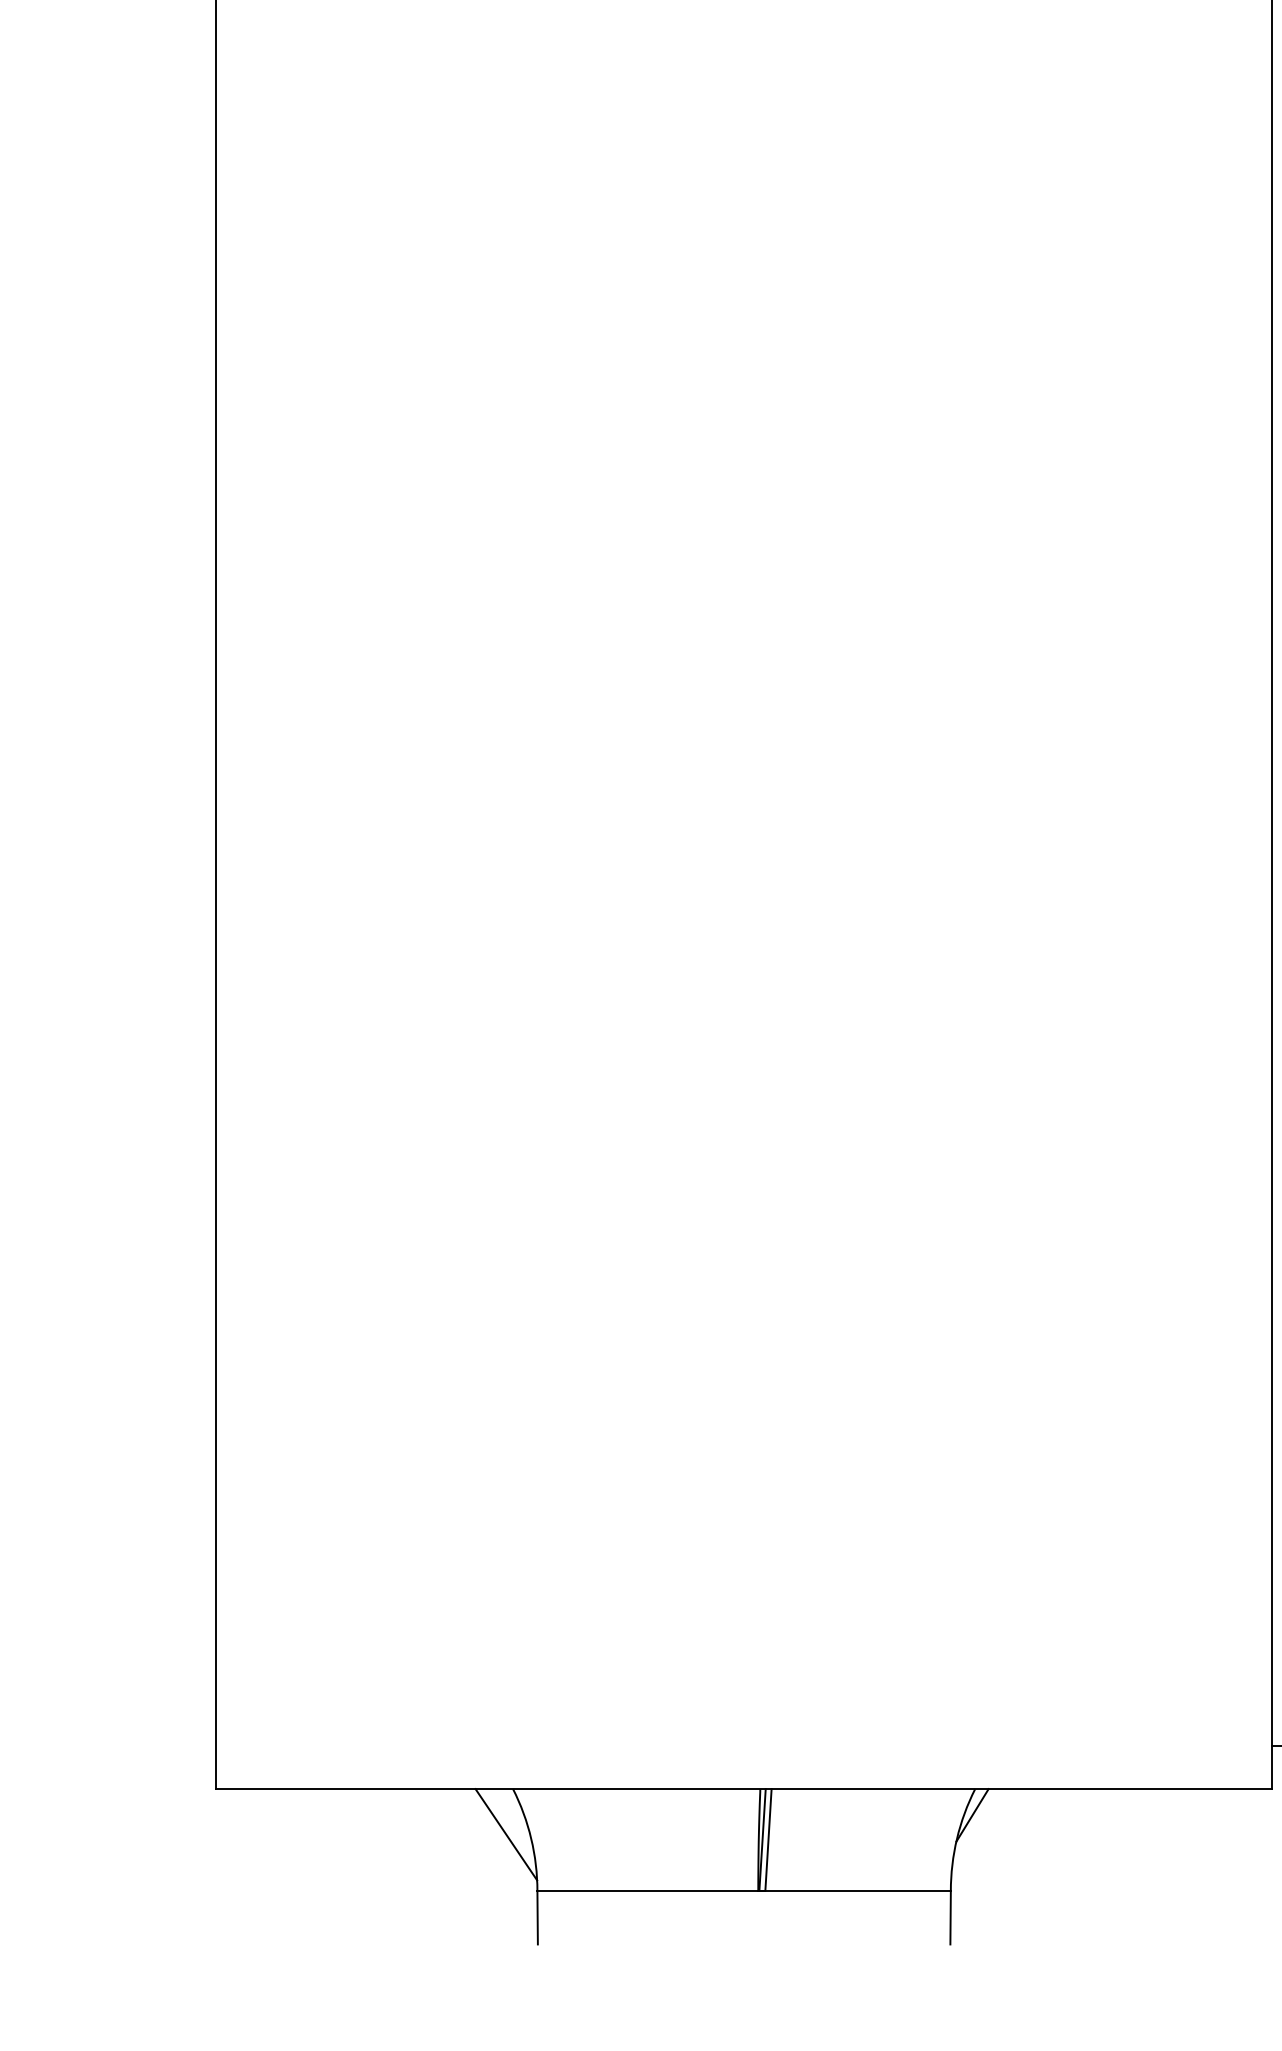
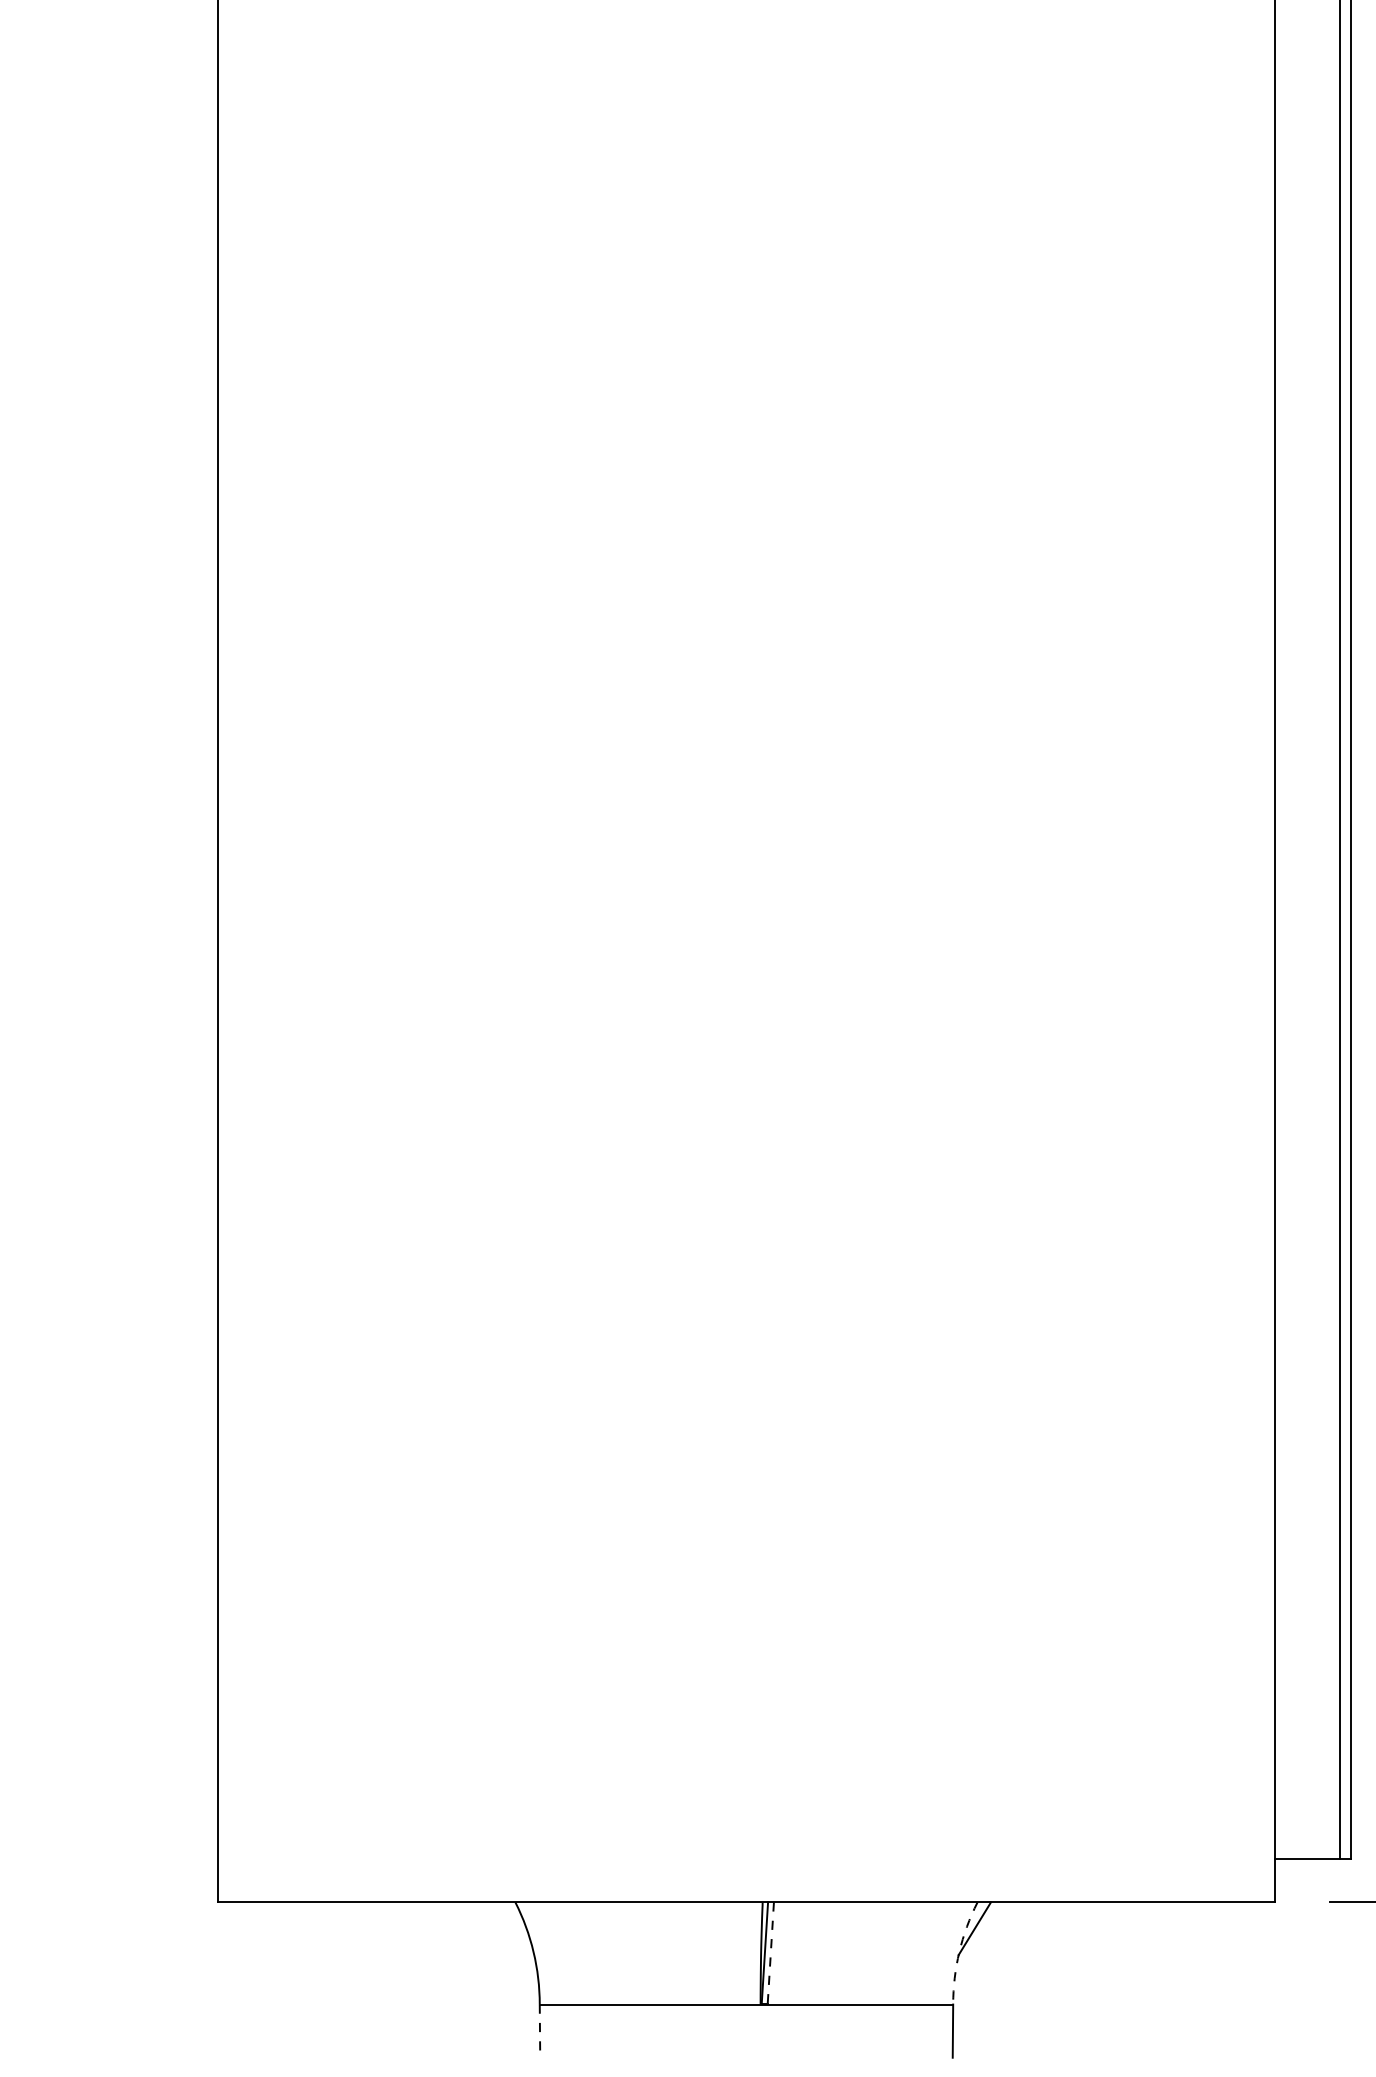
line: (506, 1834) -> (508, 1947), removed
arc: (957, 1839) -> (959, 1952), solid -> dashed
line: (768, 1840) -> (770, 1953), solid -> dashed
line: (537, 1918) -> (539, 2031), solid -> dashed

